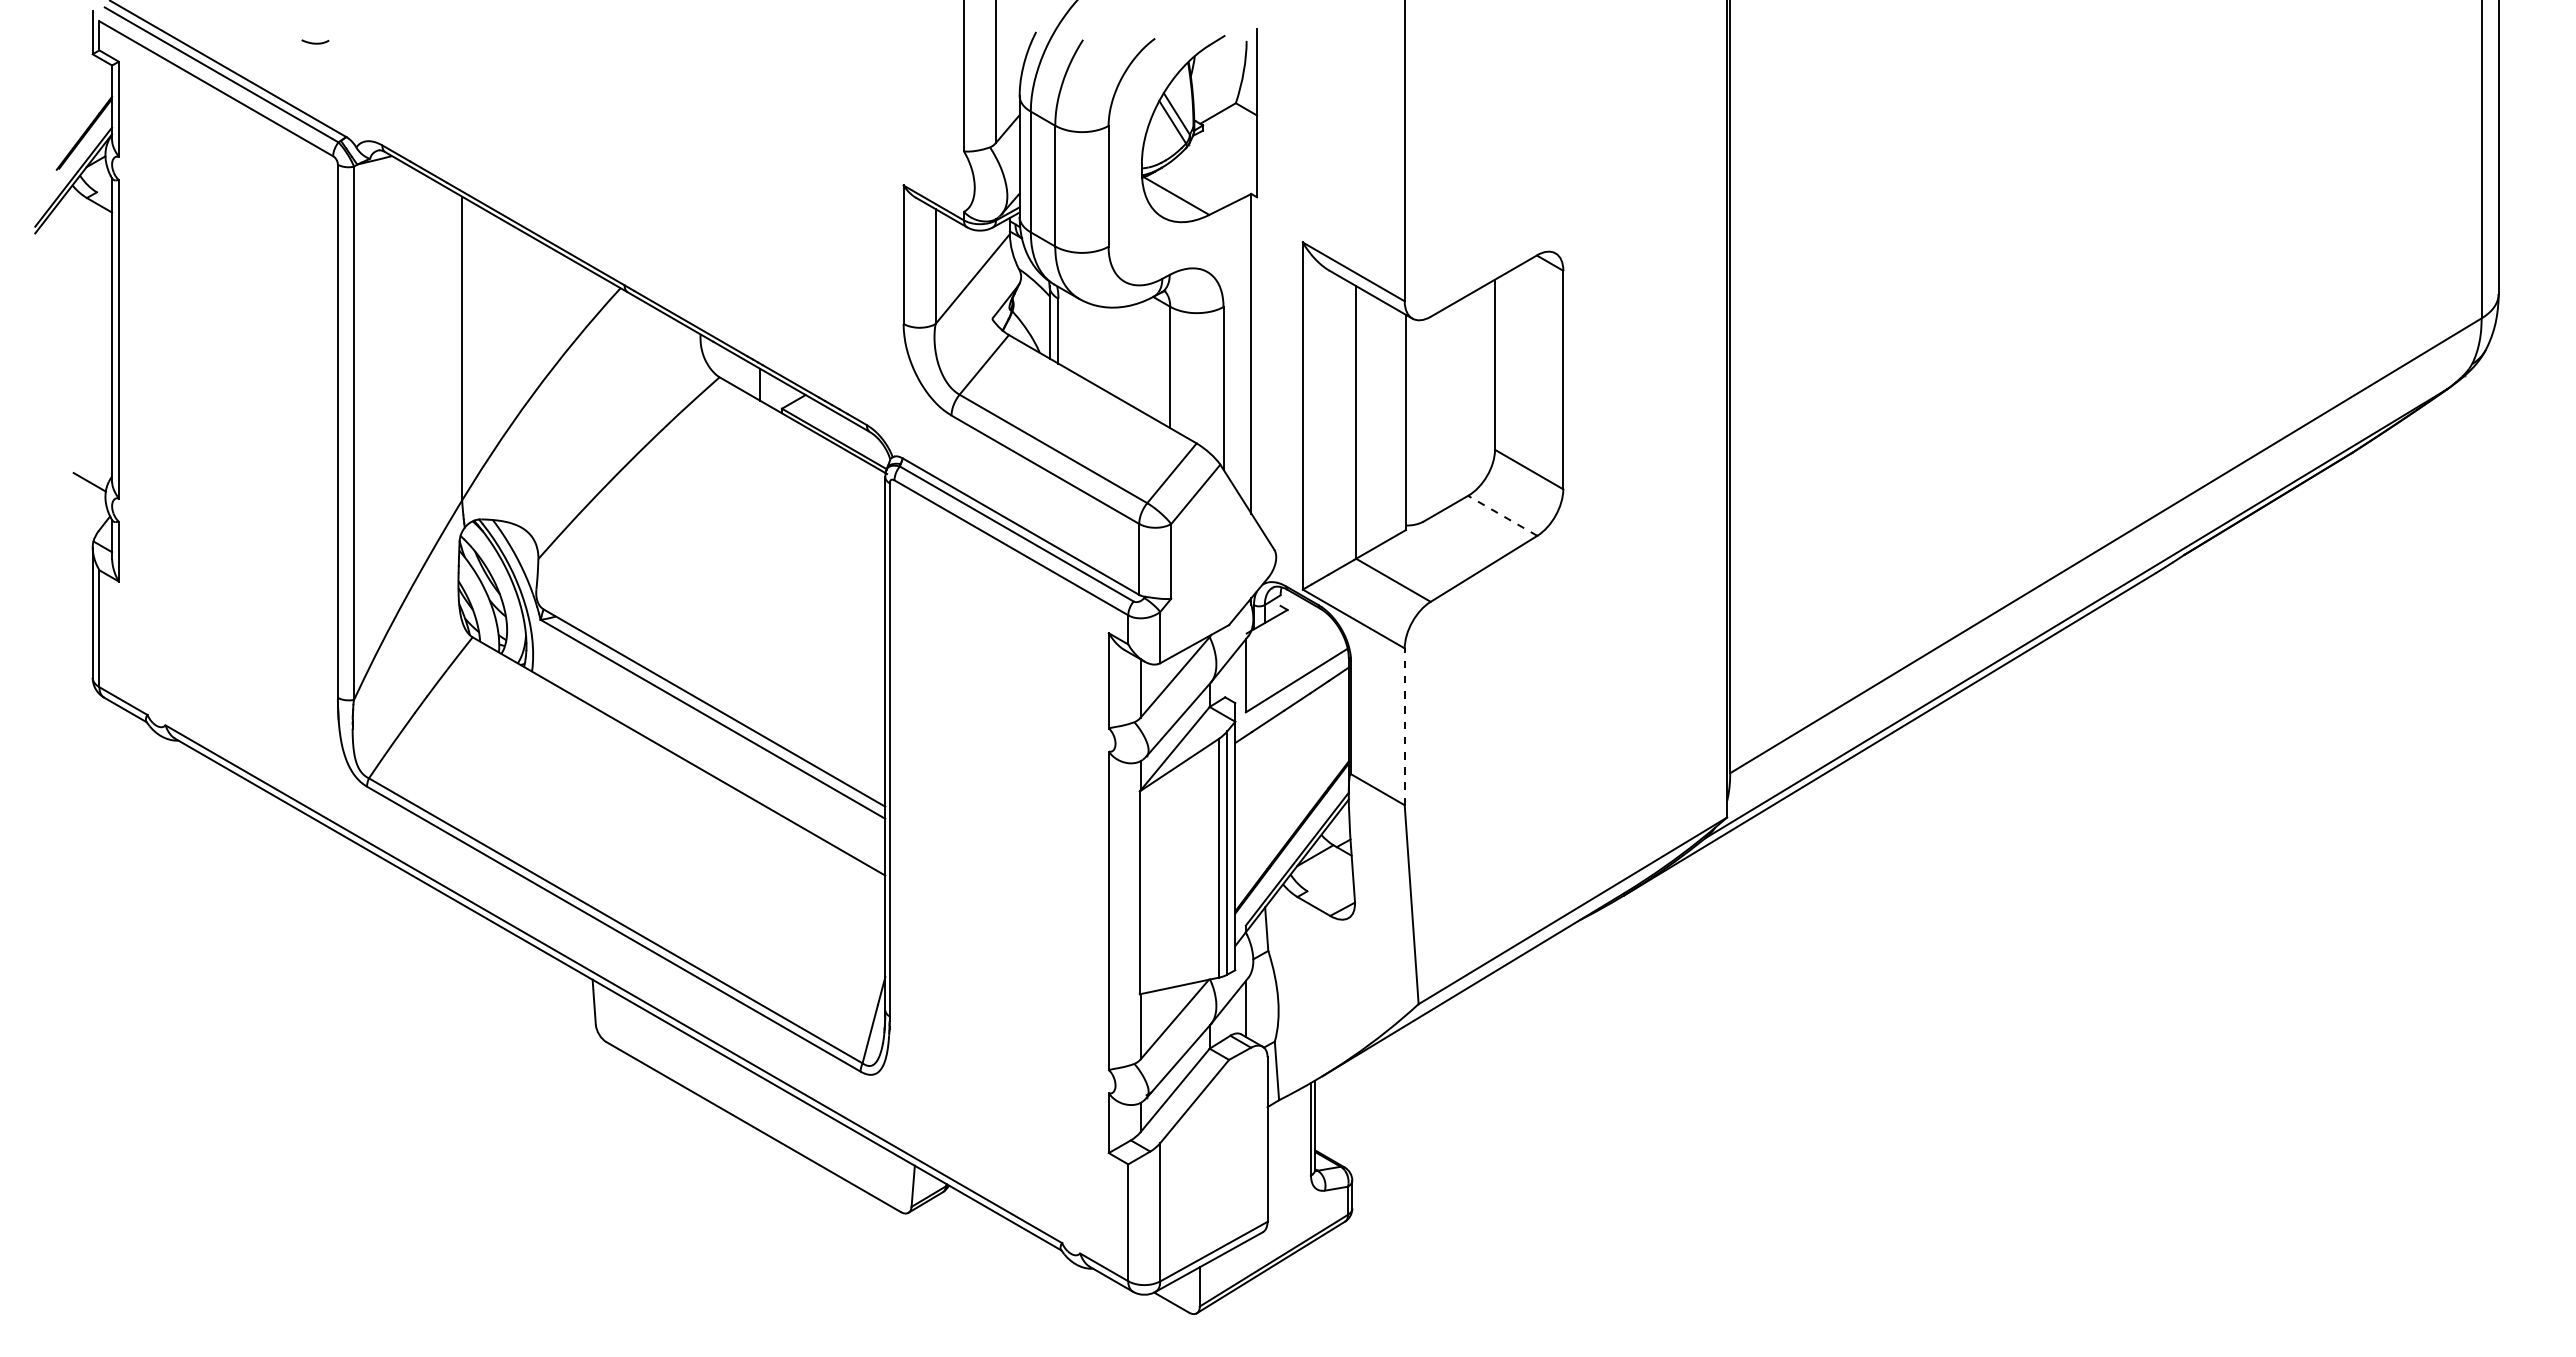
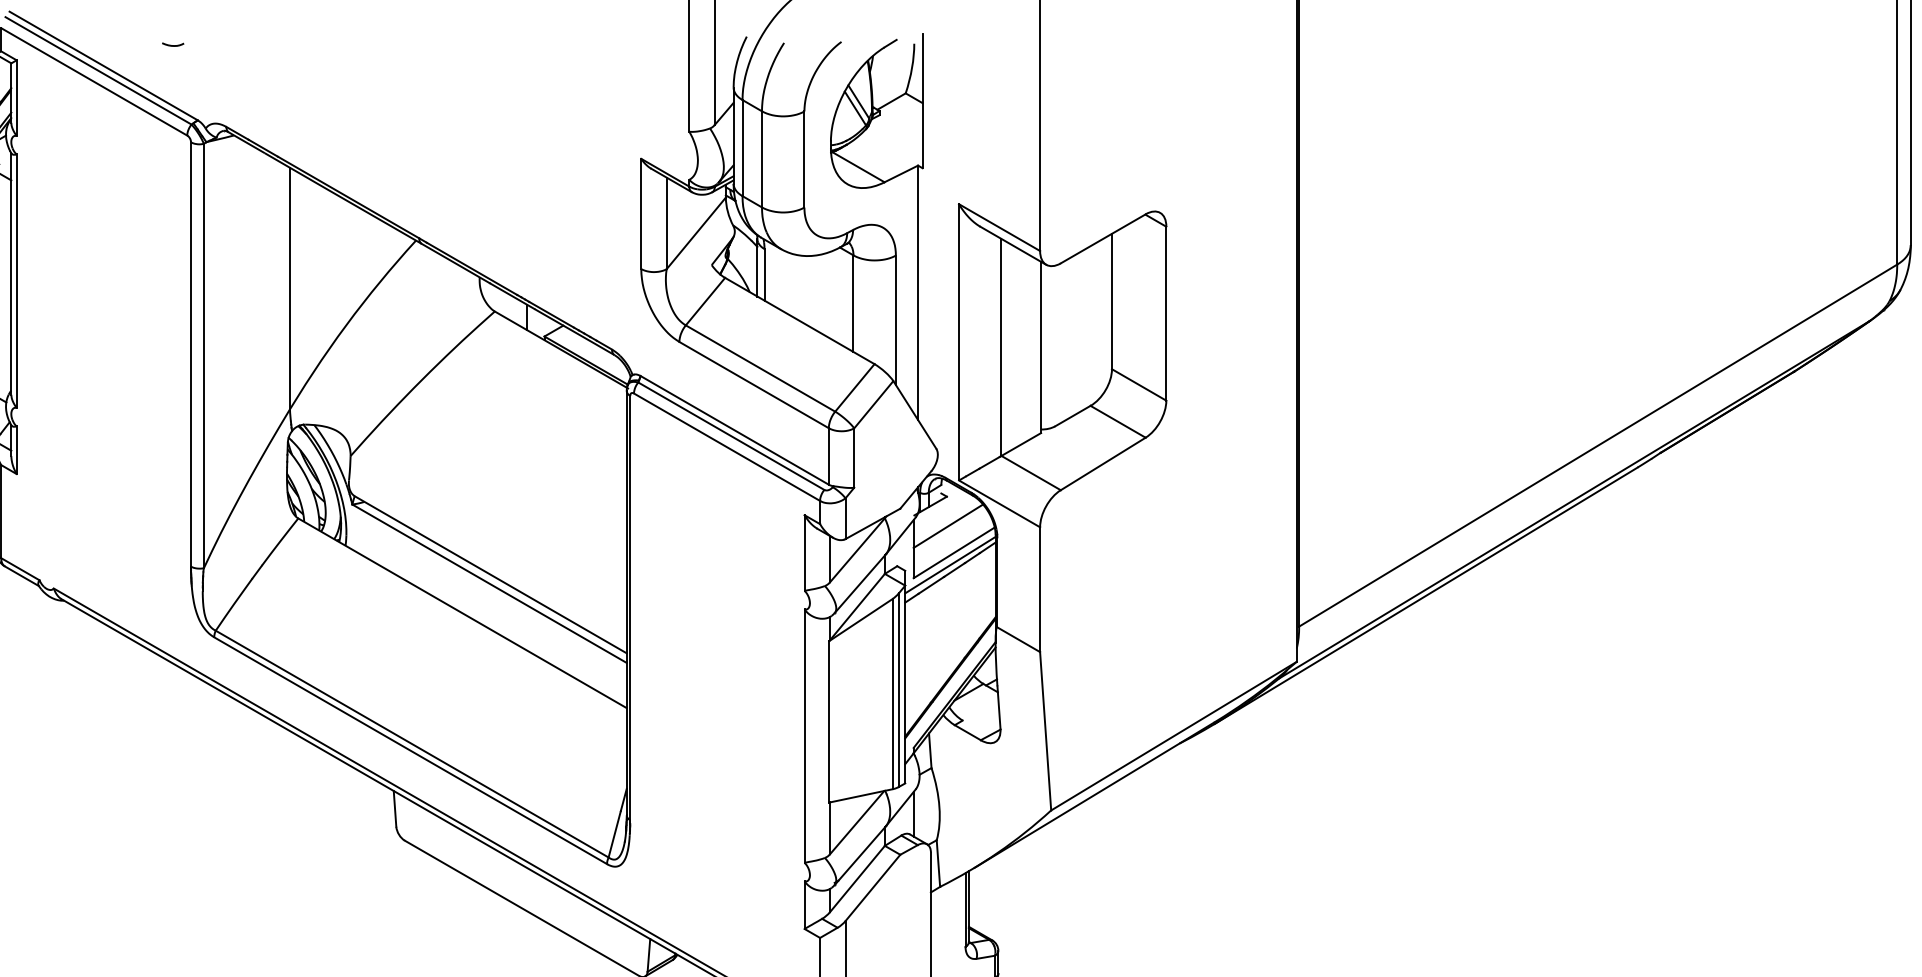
line: (1502, 515) -> (1117, 421), dashed -> solid
line: (1289, 646) -> (948, 525), added
line: (1291, 695) -> (950, 564), added
line: (1404, 726) -> (1039, 589), dashed -> solid

